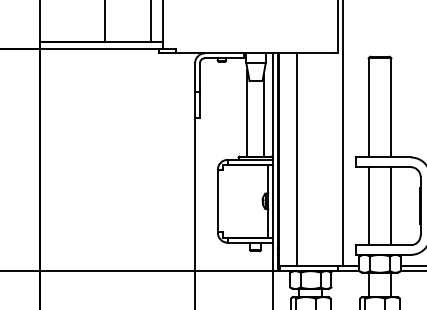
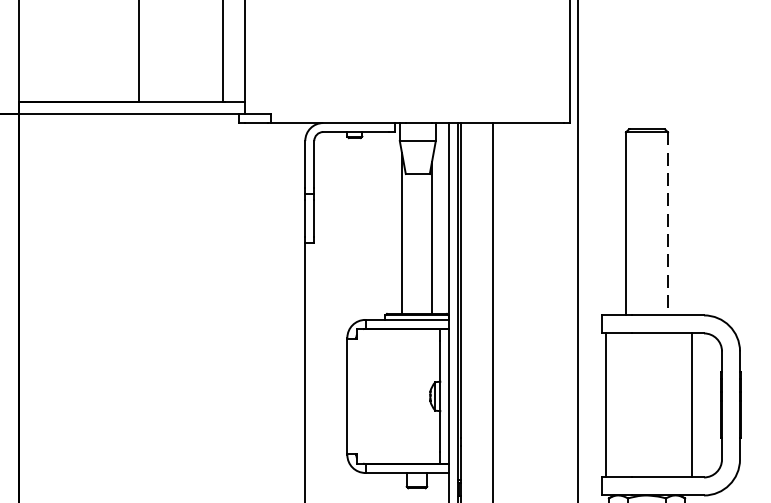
line: (391, 107) -> (668, 223), solid -> dashed
line: (368, 206) -> (605, 406), moved
line: (391, 206) -> (692, 406), moved

